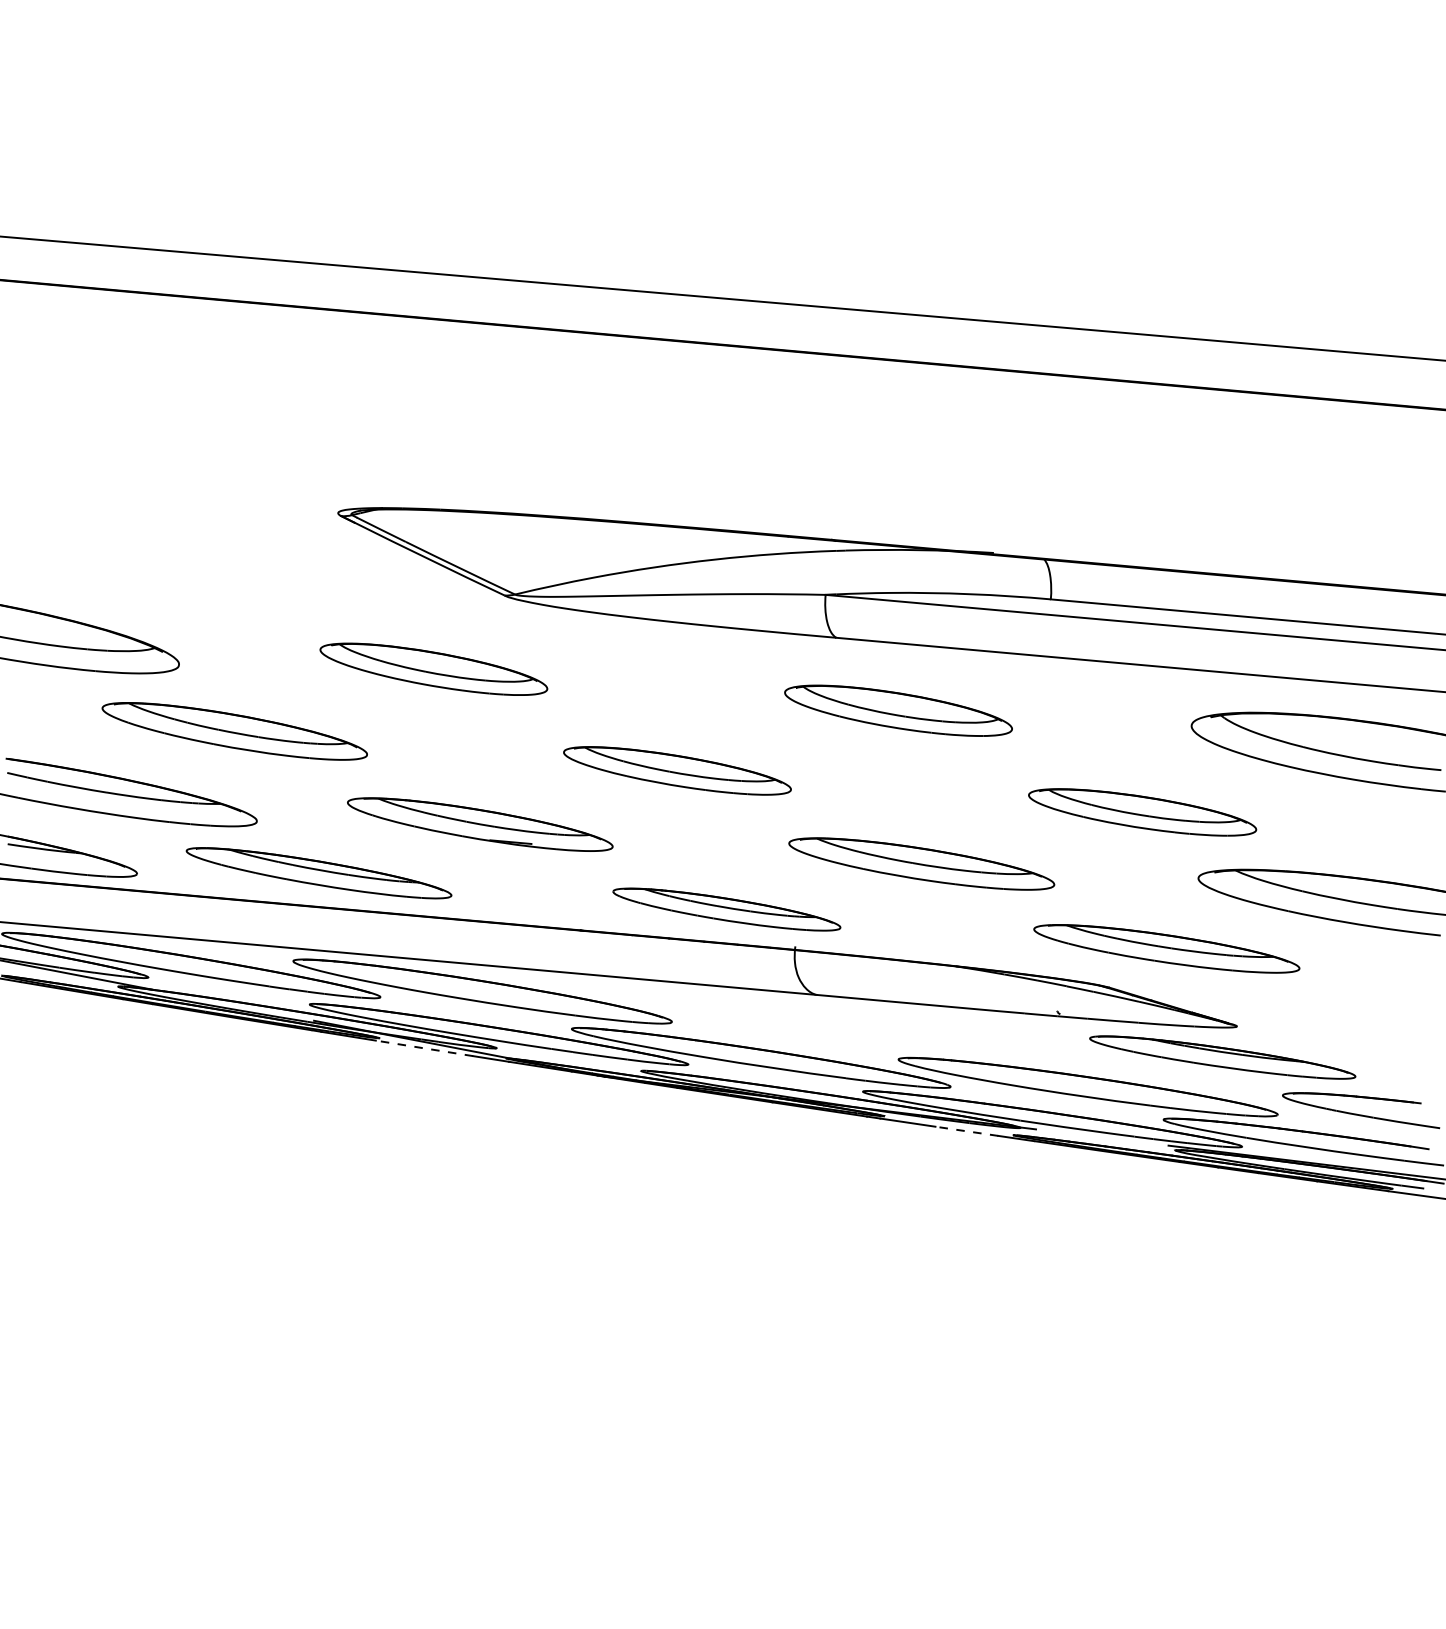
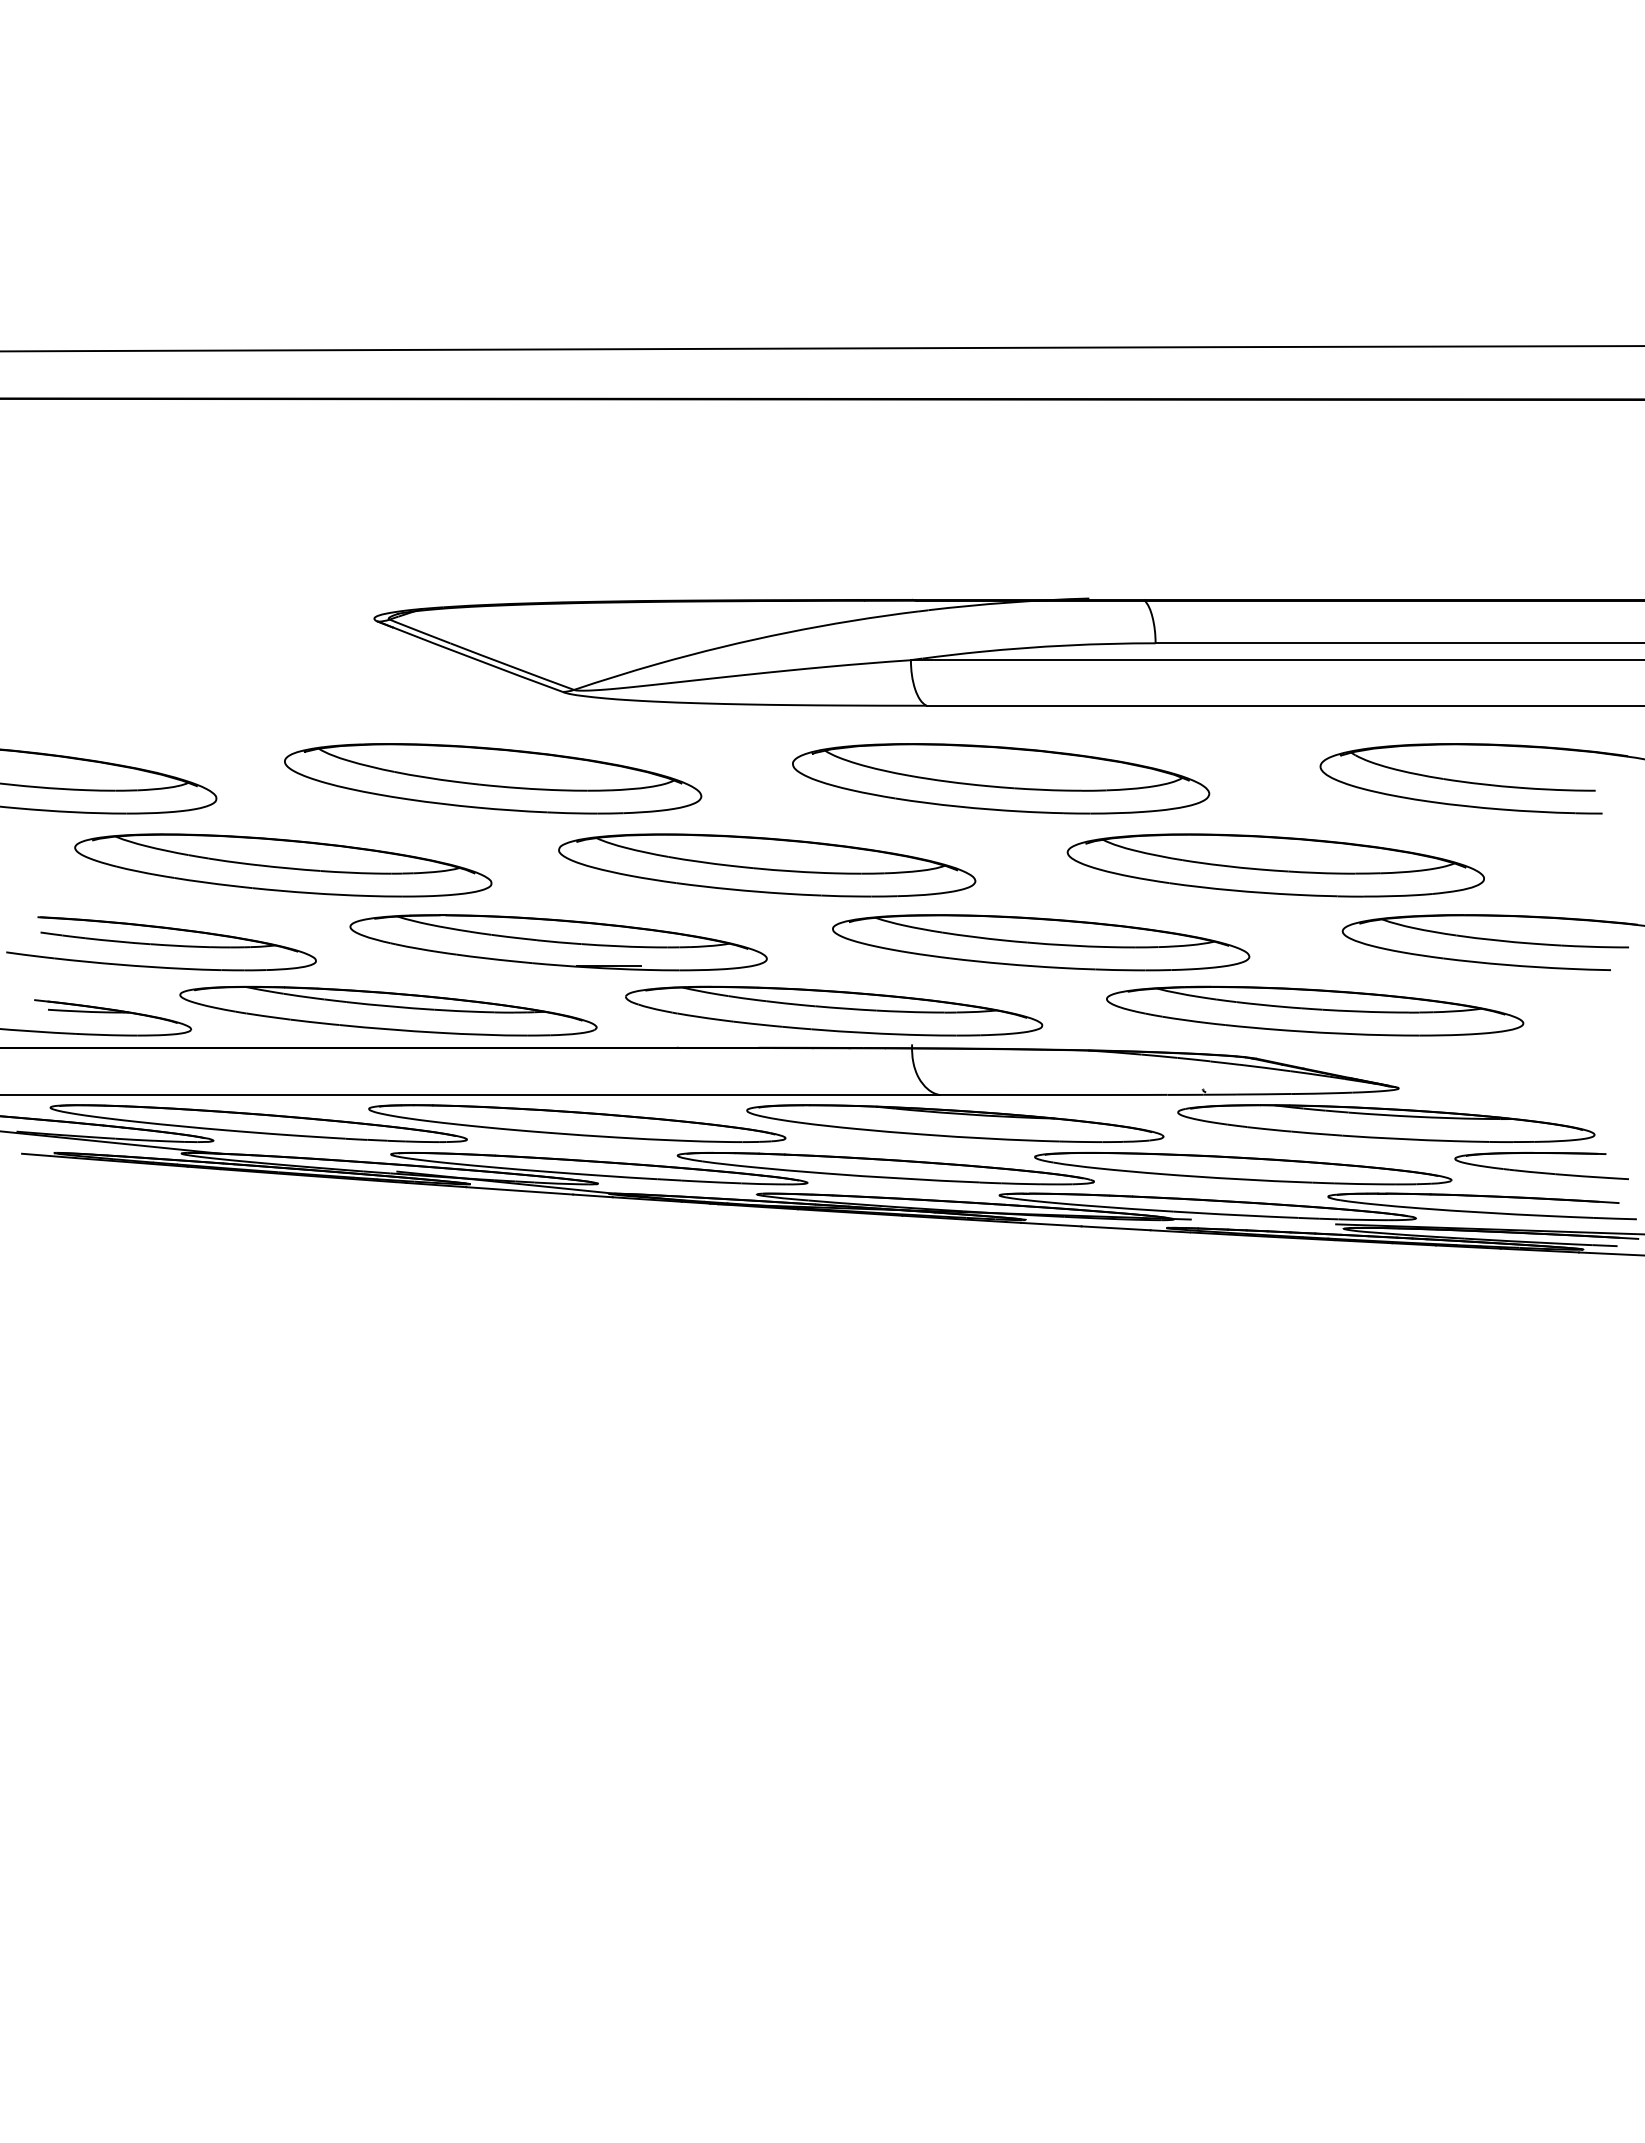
part: (434, 669) -> (493, 778), size x1.67
part: (898, 710) -> (1001, 778), size x1.67
part: (234, 731) -> (283, 865), size x1.43
part: (677, 770) -> (767, 865), size x1.67
part: (1142, 812) -> (1275, 865), size x1.67
part: (480, 824) -> (558, 942), size x1.43
part: (922, 863) -> (1041, 942), size x1.43
part: (319, 872) -> (388, 1010), size x1.43
part: (727, 909) -> (834, 1010), size x1.67
part: (1167, 948) -> (1315, 1010), size x1.43
part: (828, 1022) -> (955, 1123), added
line: (424, 1048) -> (519, 1190), dashed -> solid
part: (1222, 1057) -> (1386, 1123), size x1.43
line: (967, 1131) -> (1116, 1228), dashed -> solid

